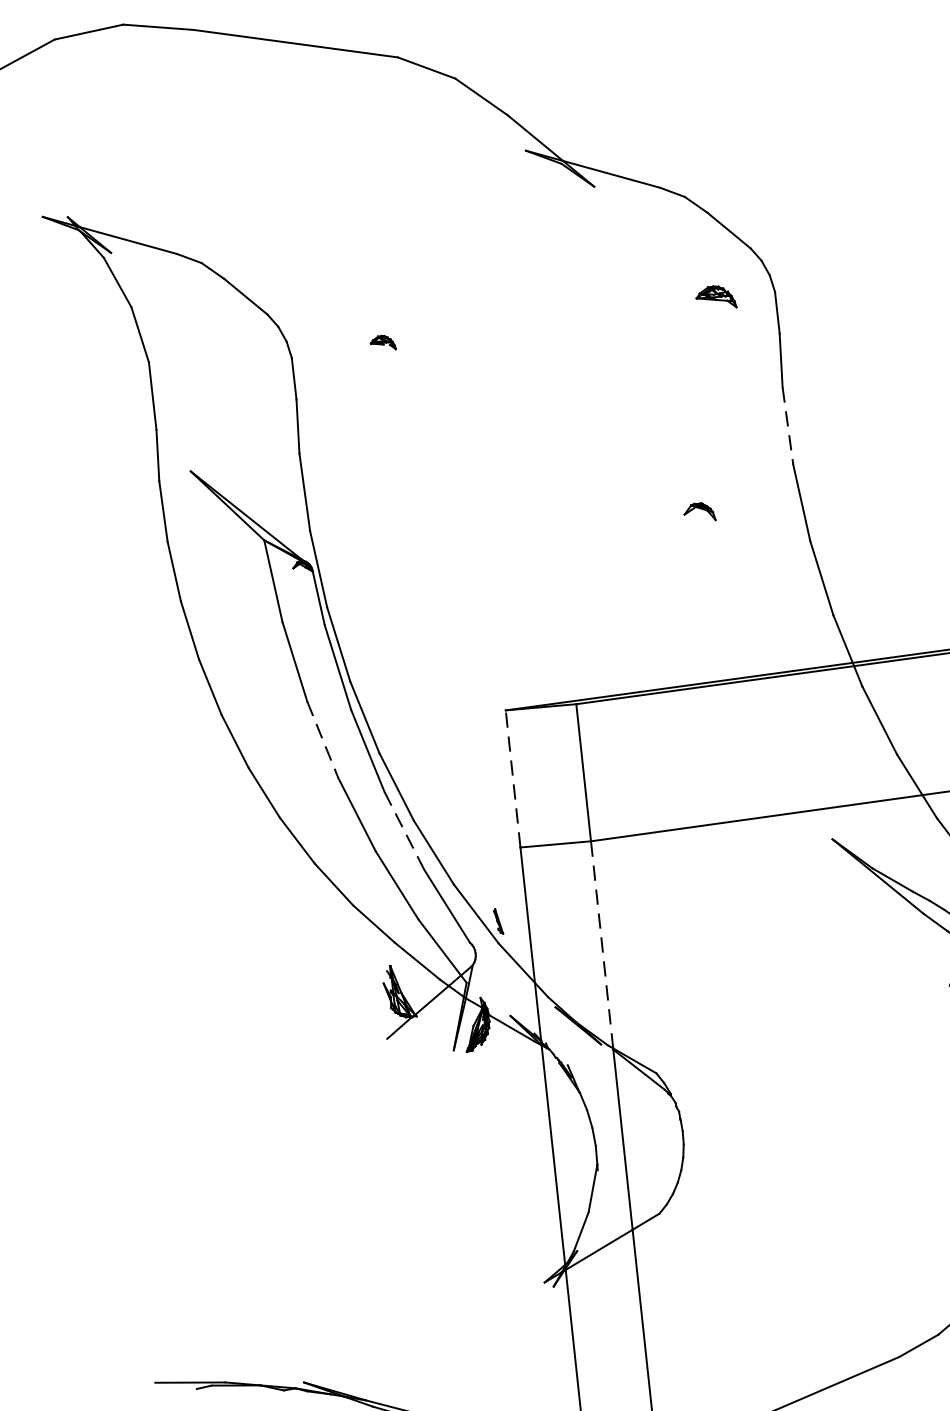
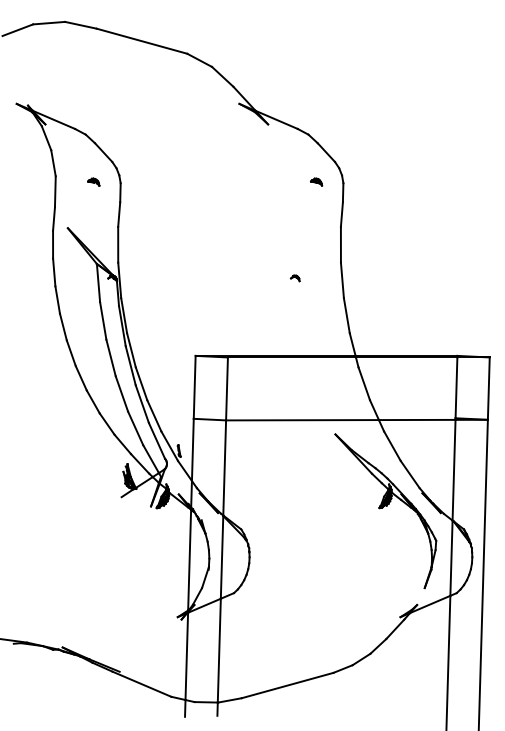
part: (716, 296) -> (316, 181), size x0.62
part: (382, 341) -> (93, 181), moved
line: (786, 425) -> (340, 244), dashed -> solid
part: (697, 513) -> (294, 278), size x0.62
line: (323, 738) -> (111, 357), dashed -> solid
line: (512, 777) -> (194, 386), dashed -> solid
line: (404, 831) -> (142, 404), dashed -> solid
line: (601, 943) -> (224, 467), dashed -> solid

